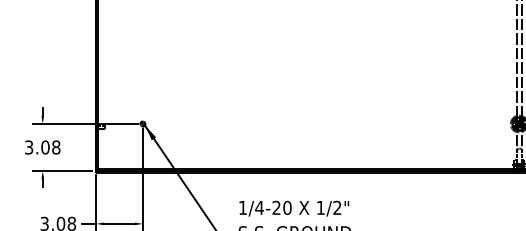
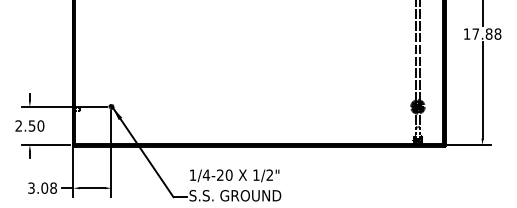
text: (42, 146) -> (29, 125), 3.08 -> 2.50

